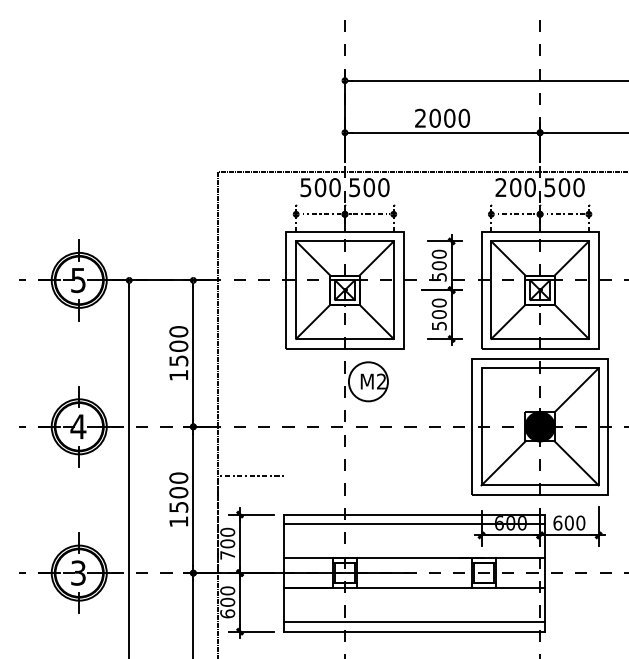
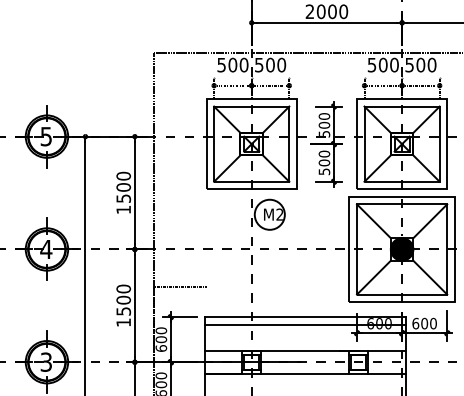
text: (500, 187) -> (371, 65), 200 -> 500
line: (503, 390) -> (373, 221), added
text: (227, 554) -> (161, 347), 700 -> 600

